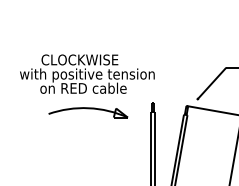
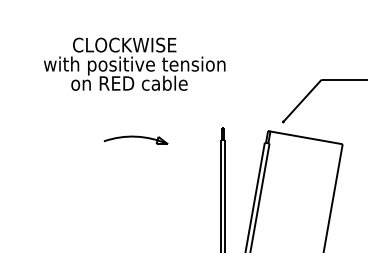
text: (87, 73) -> (134, 63), moved
part: (87, 112) -> (135, 140), size x0.6

